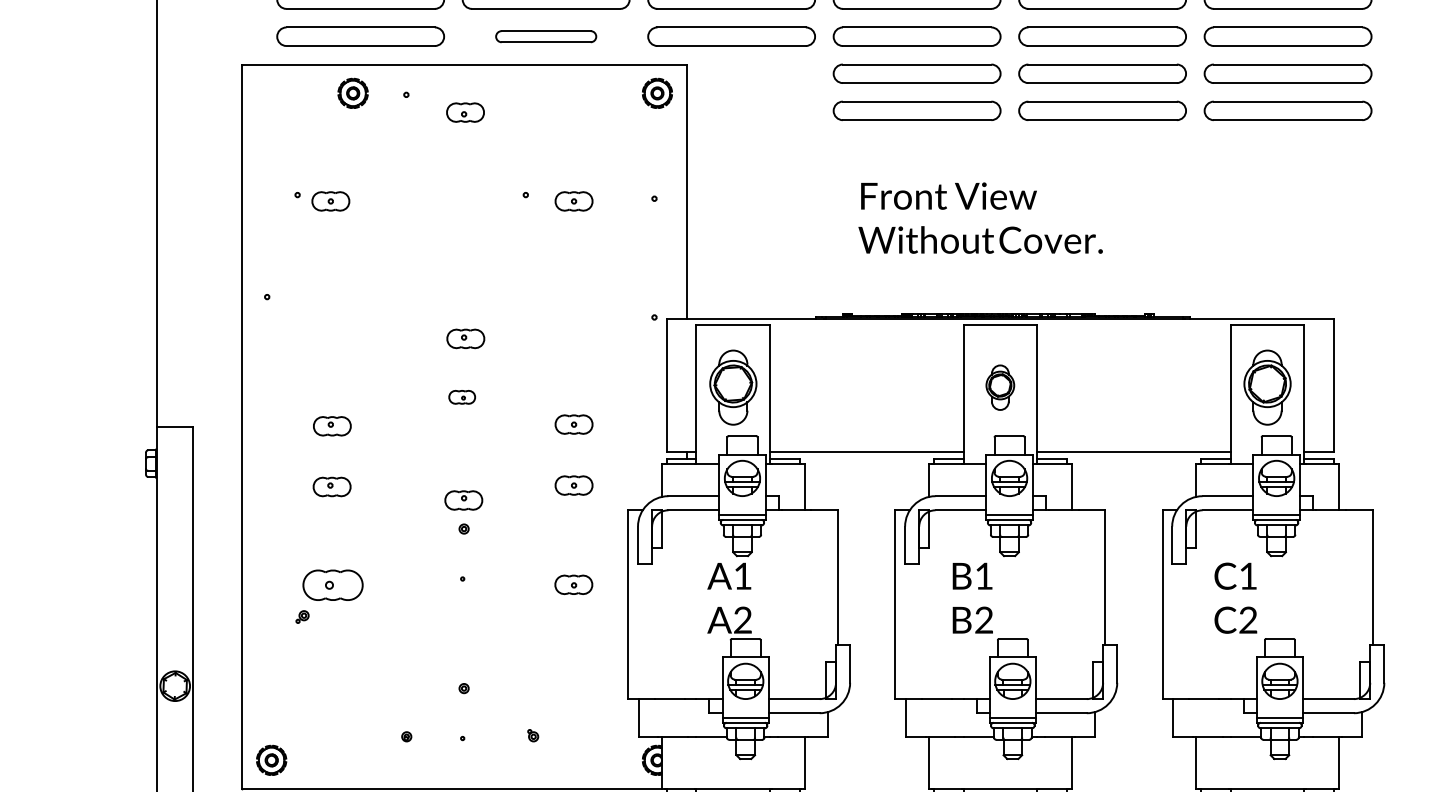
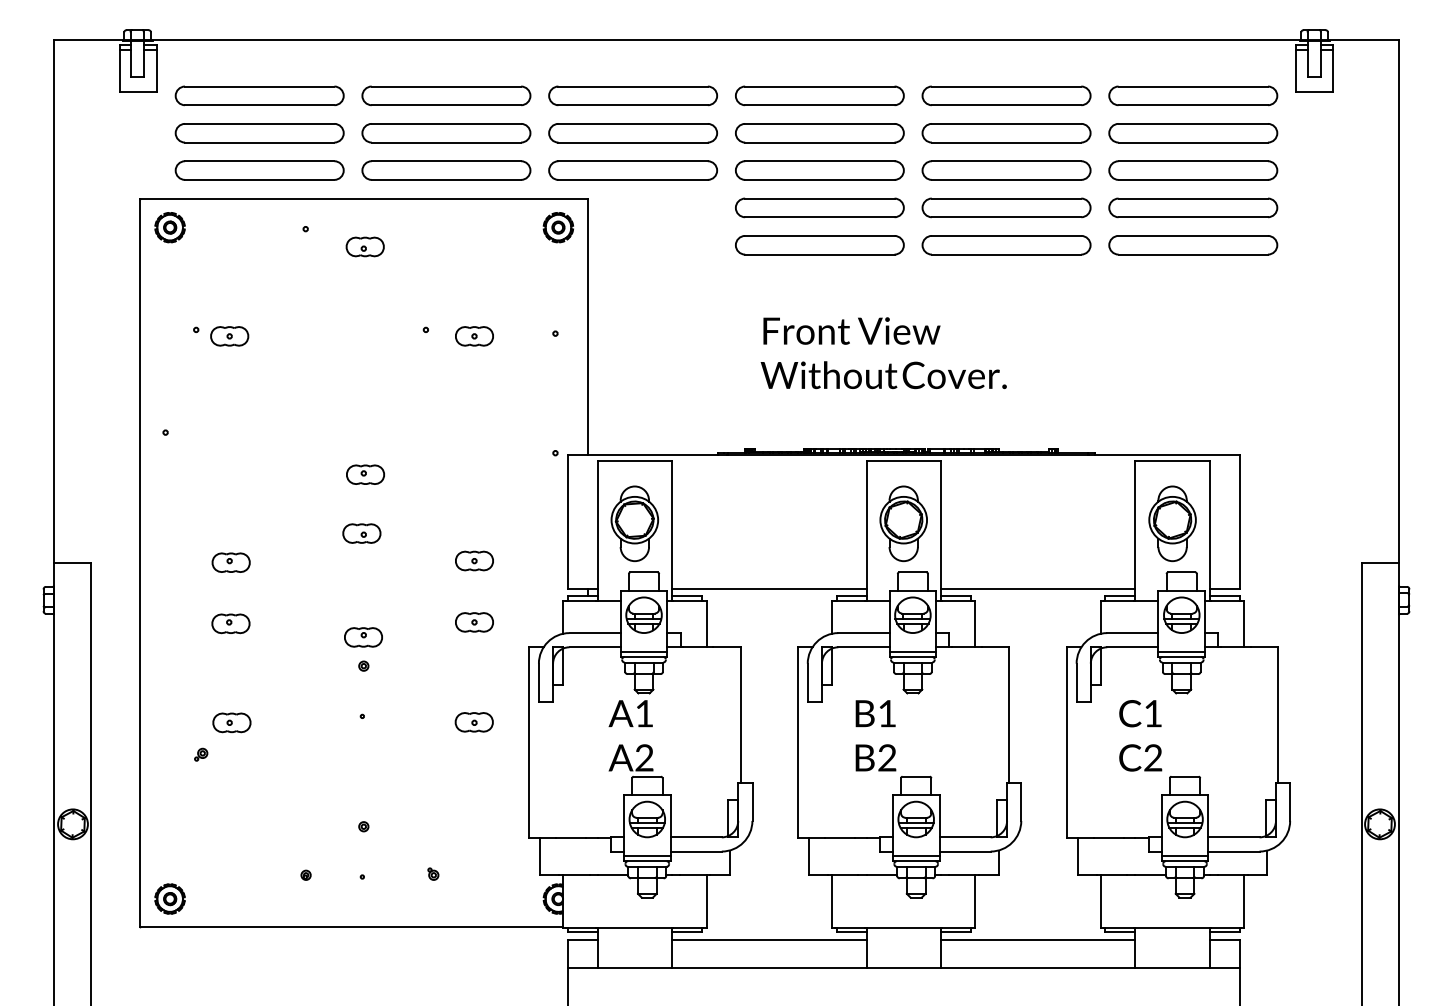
part: (546, 36) -> (446, 170), size x1.67
part: (352, 93) -> (169, 227), moved
part: (1000, 387) -> (903, 523), size x1.67
part: (461, 397) -> (361, 533), size x1.43
part: (332, 585) -> (231, 722), size x0.62

